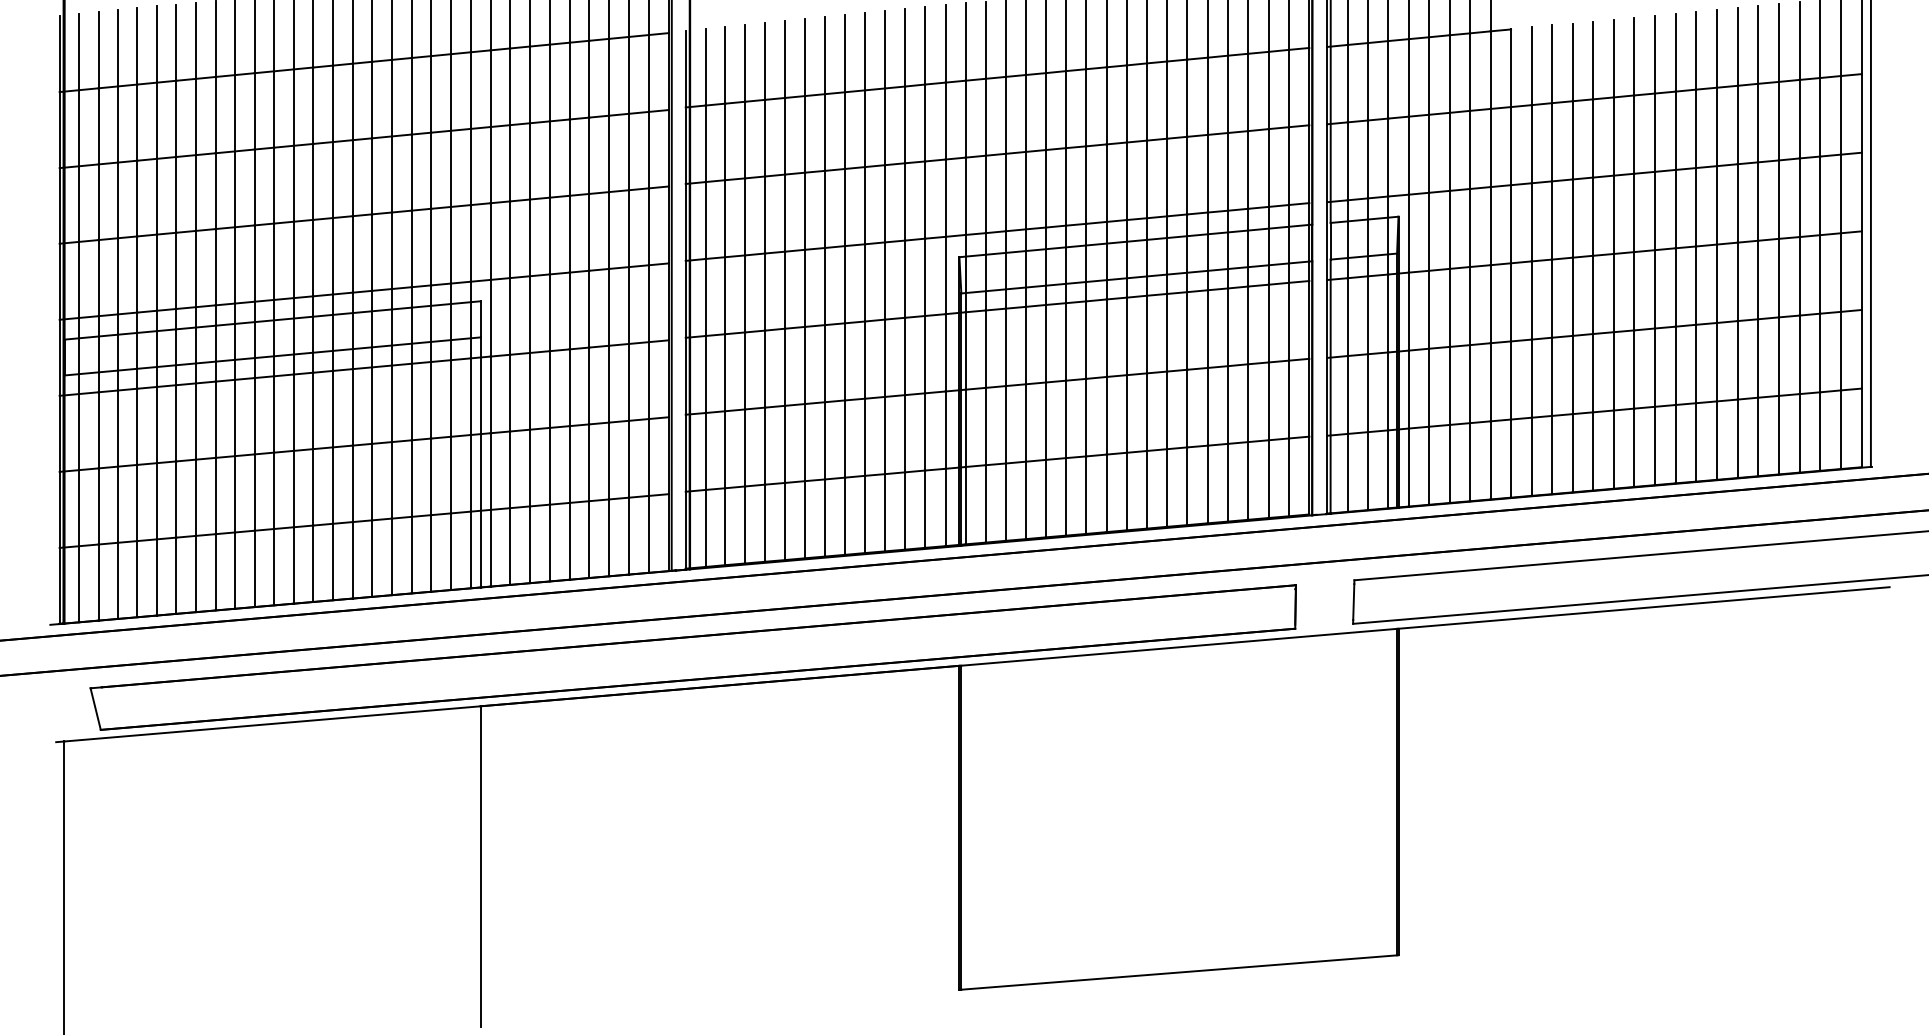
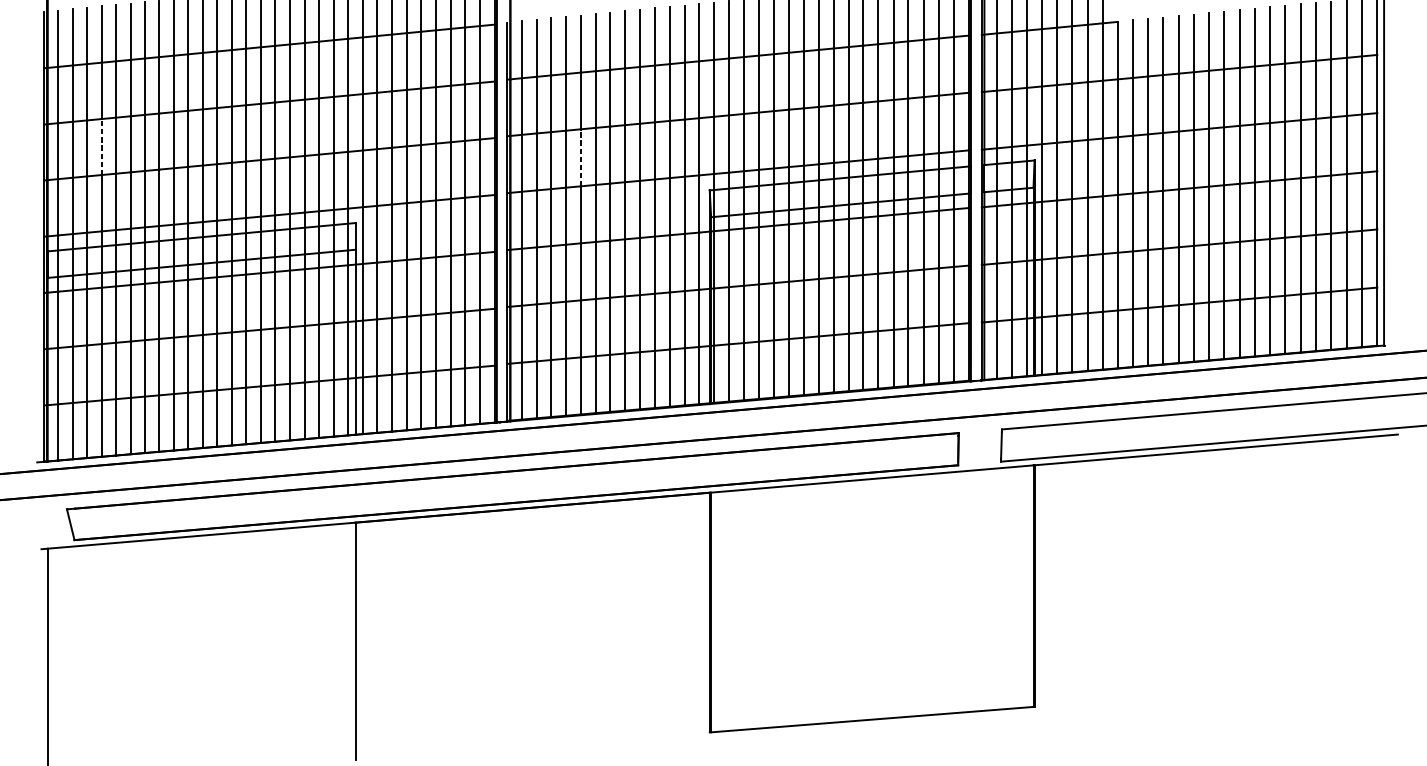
line: (137, 198) -> (101, 147), solid -> dashed
line: (785, 212) -> (581, 157), solid -> dashed

